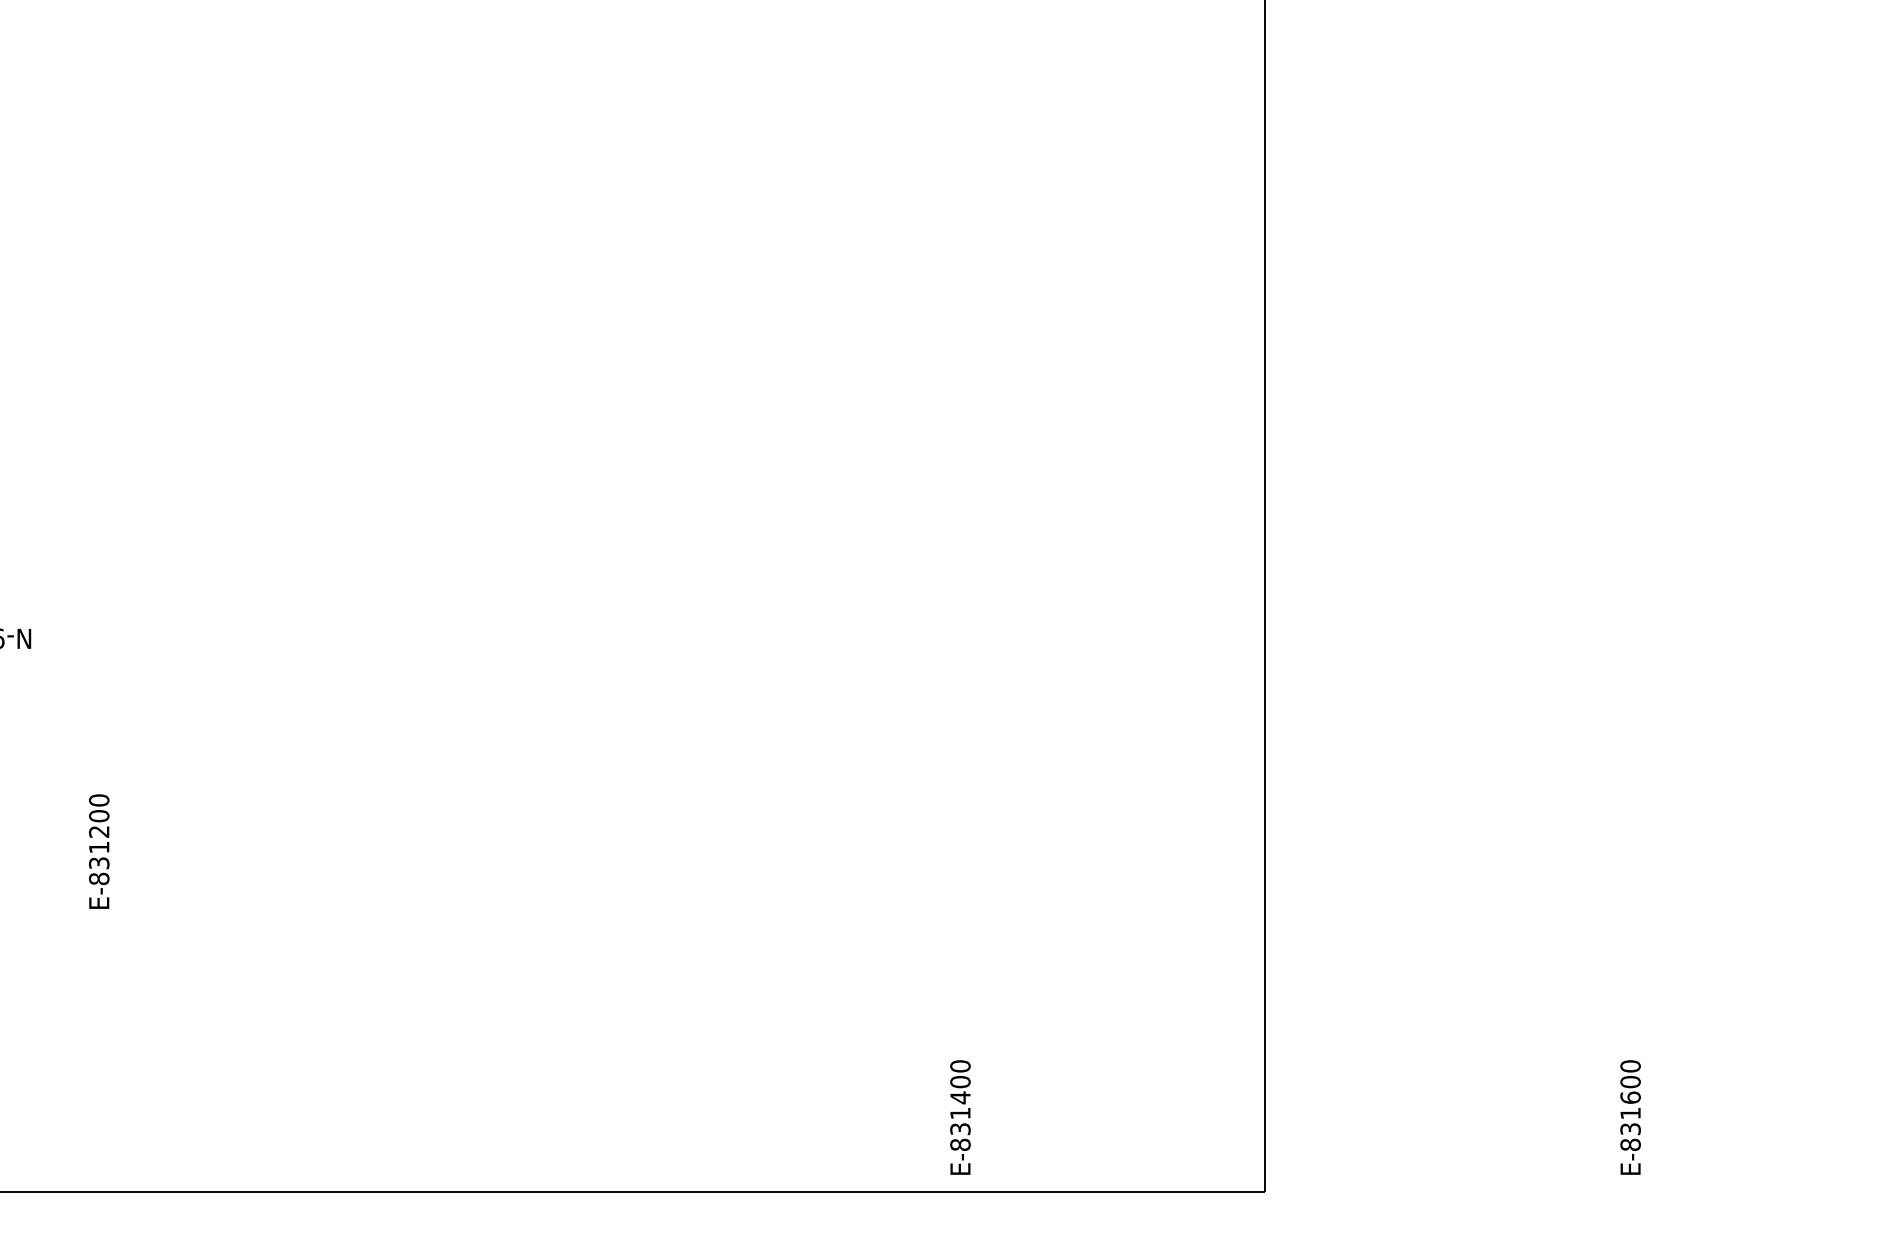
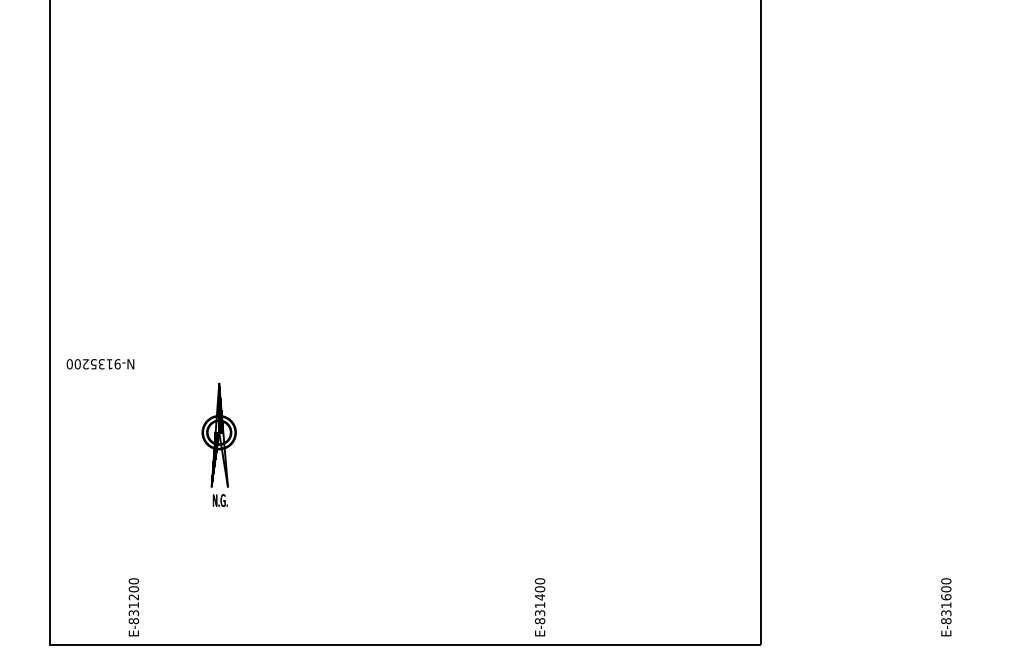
part: (196, 796) -> (218, 444), added
text: (98, 852) -> (133, 607), moved
text: (961, 1117) -> (540, 607), moved

